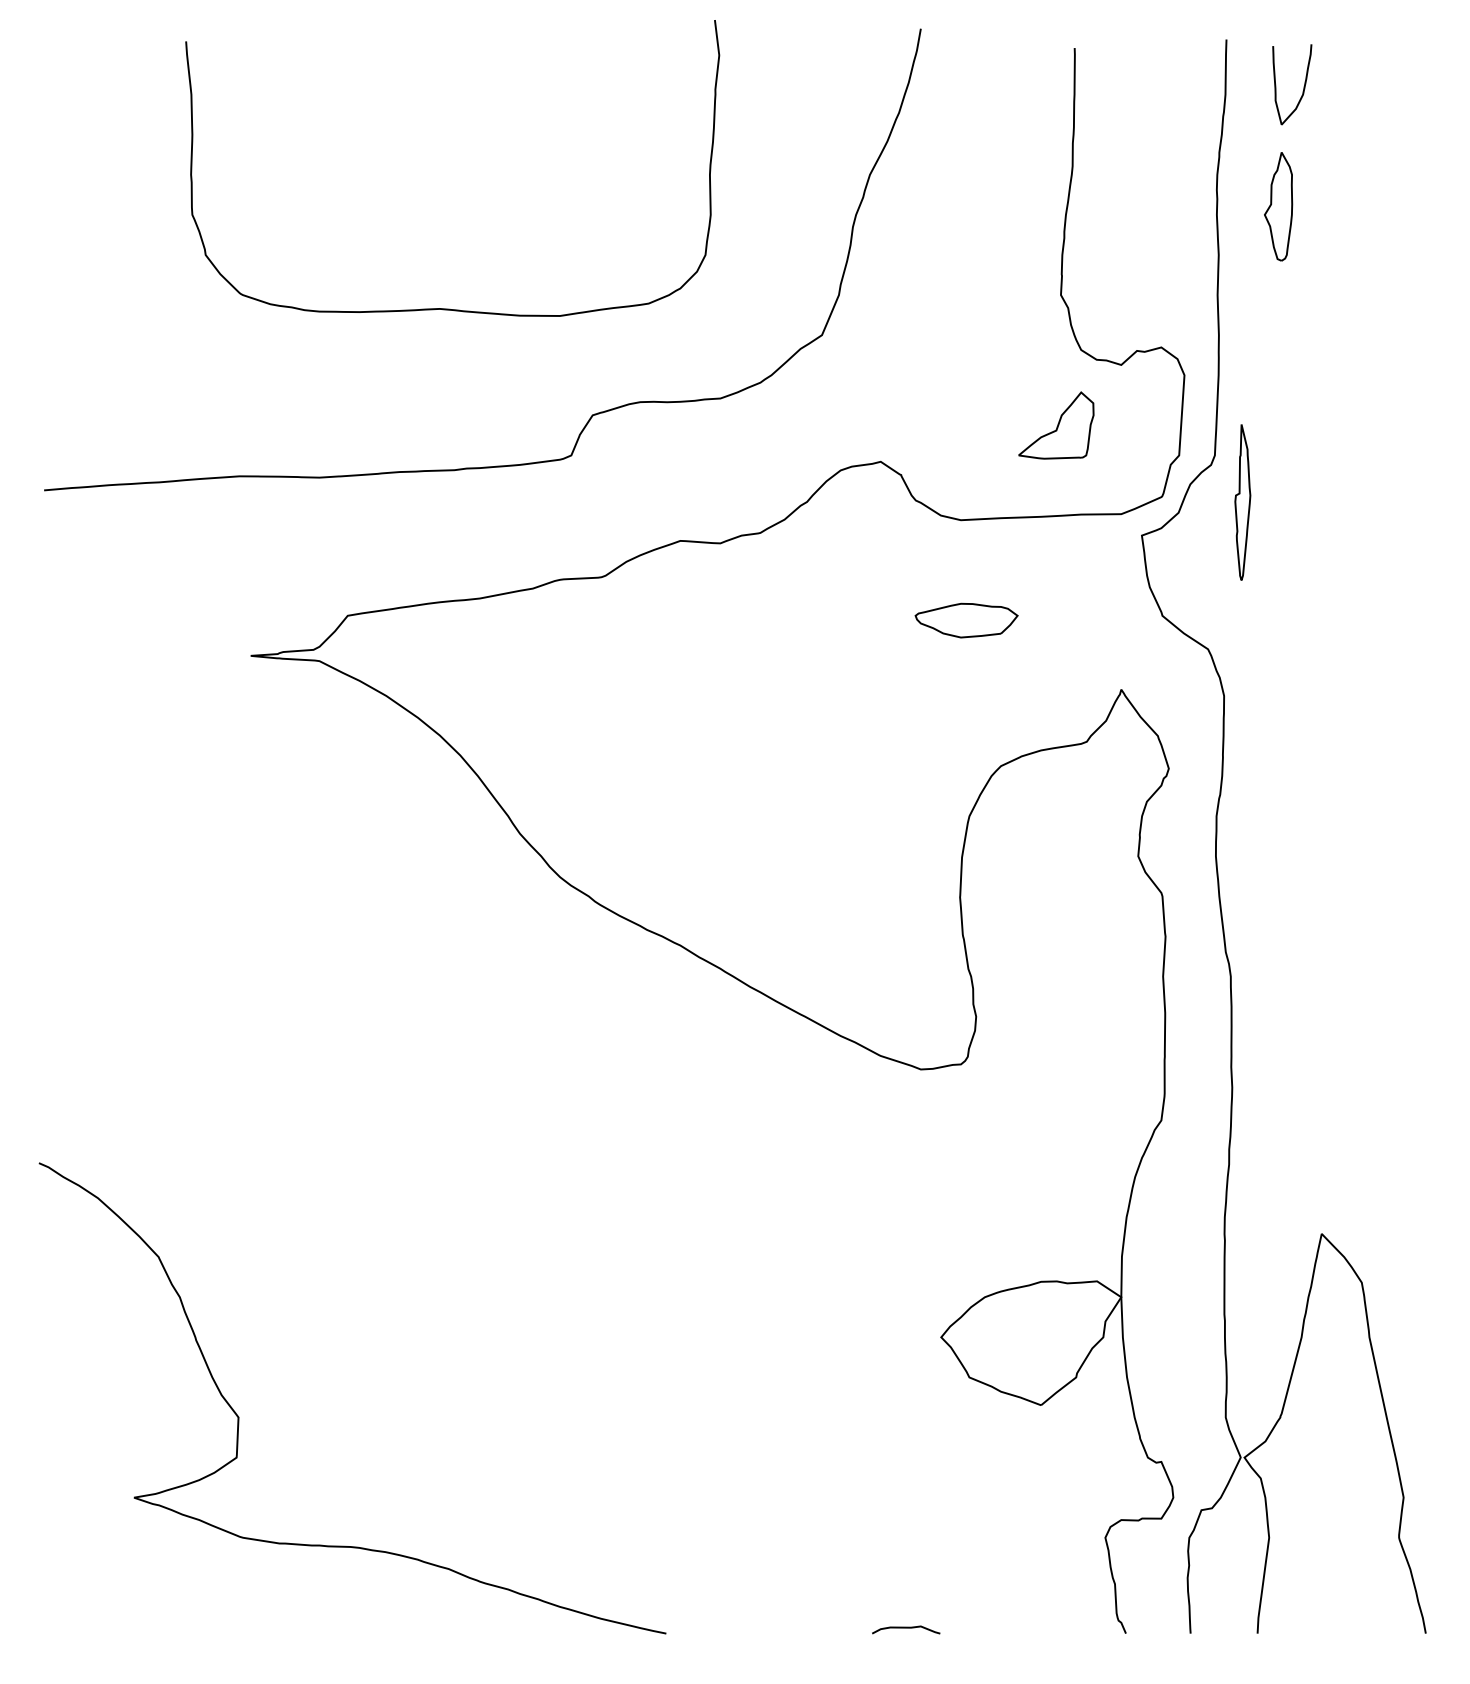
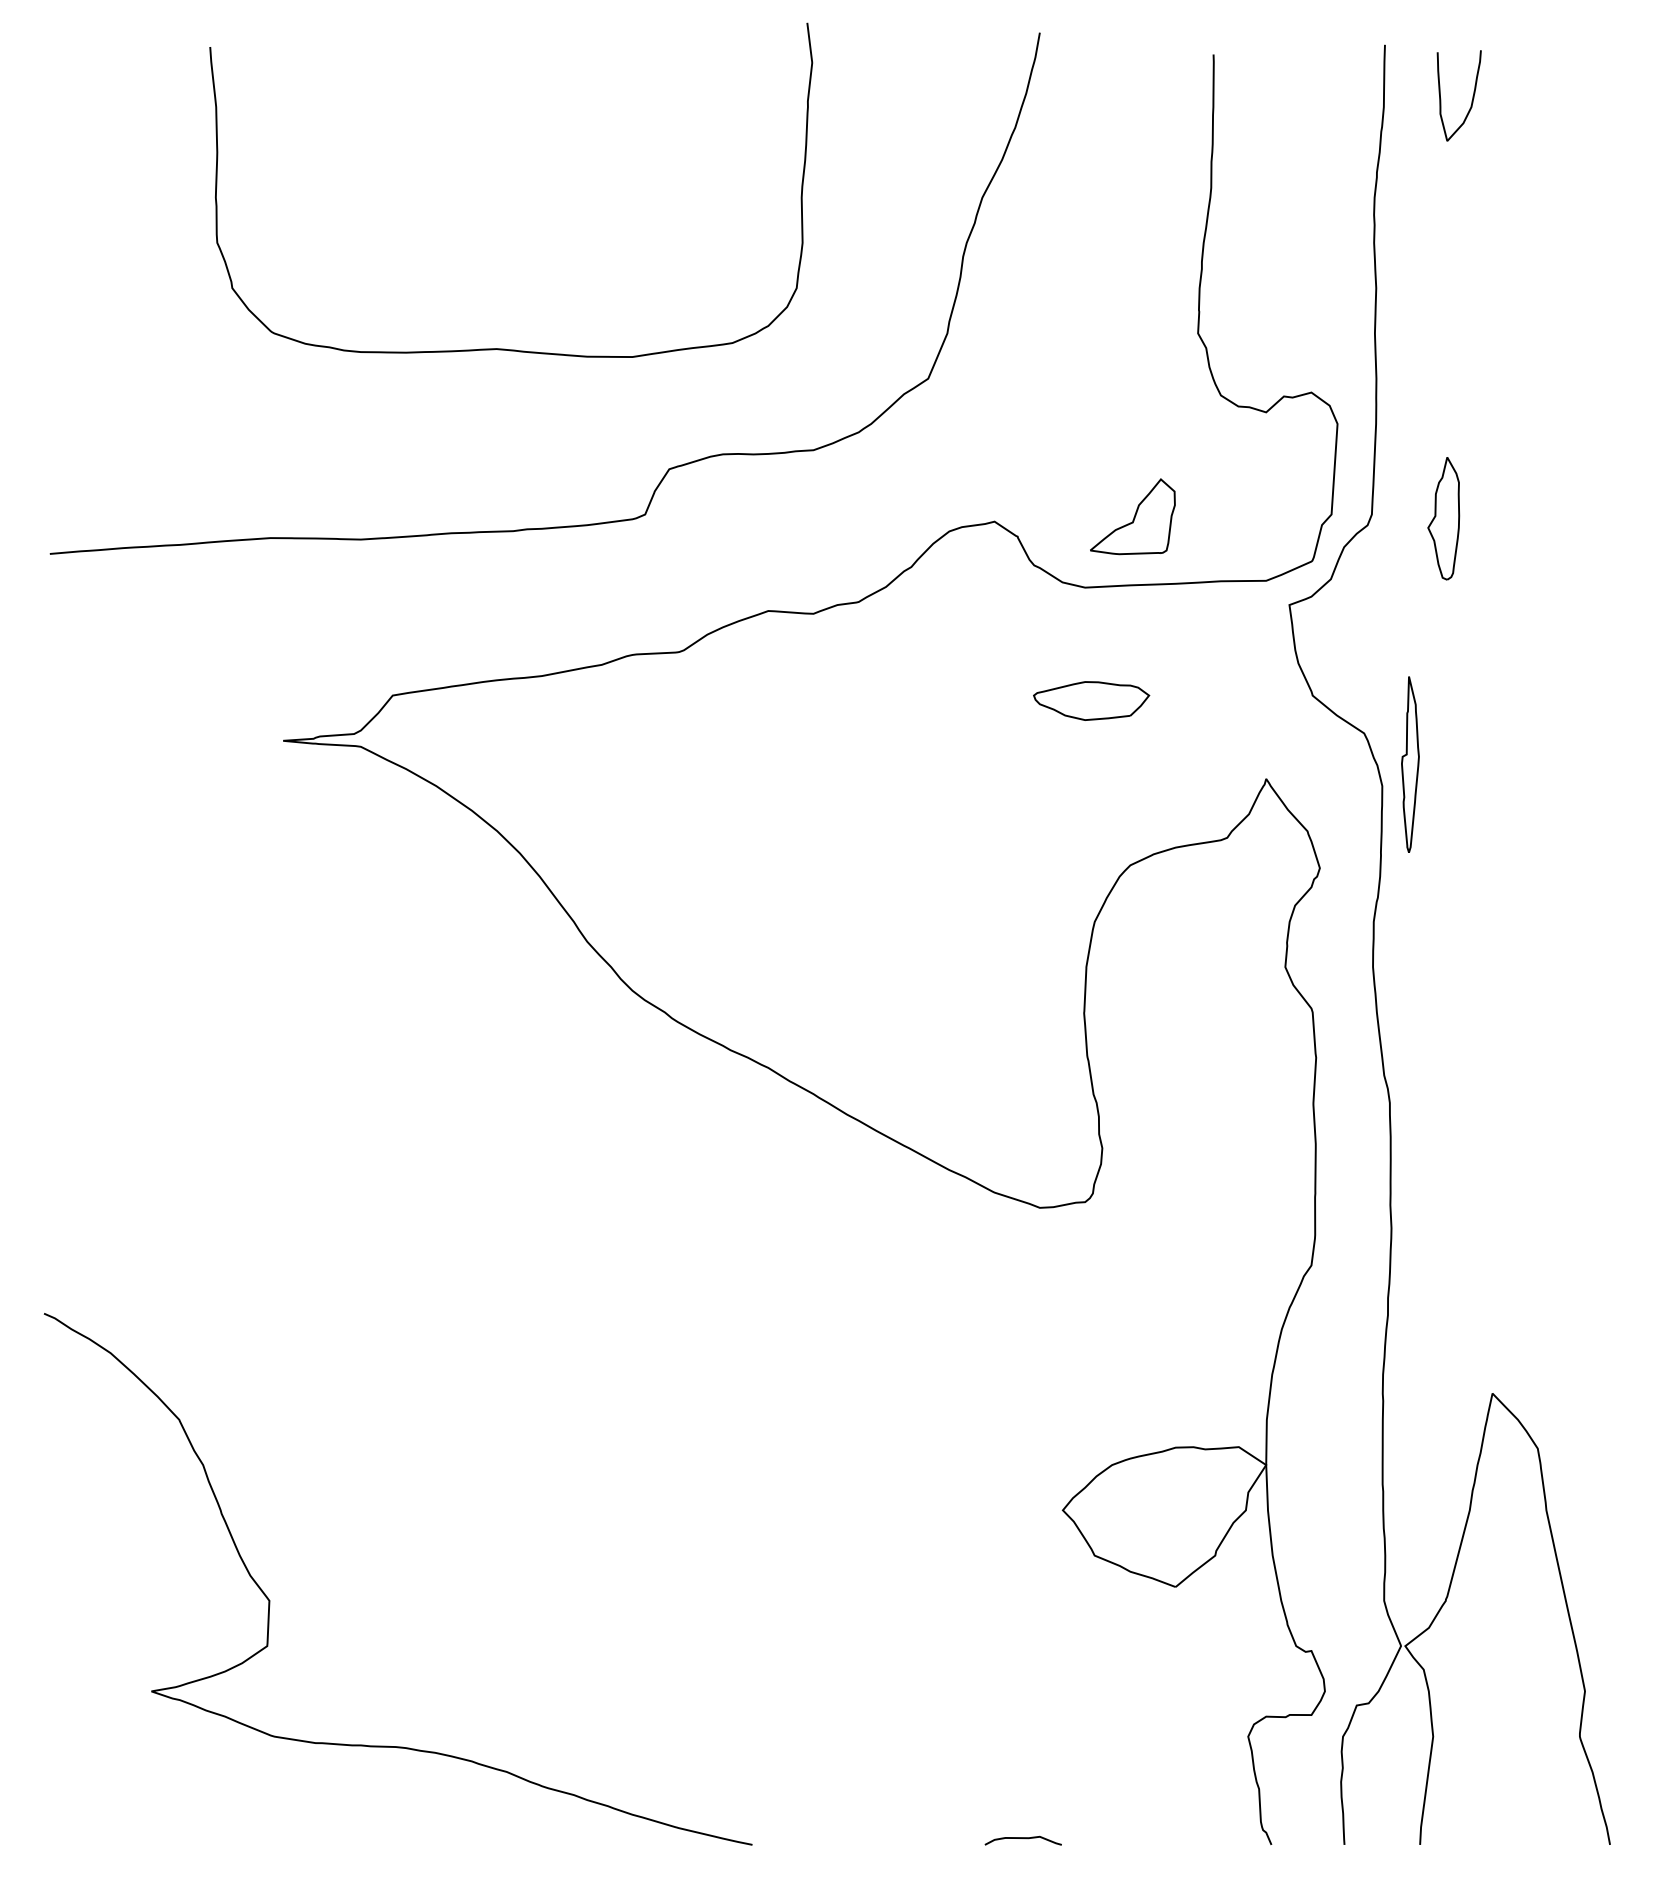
part: (1278, 206) -> (1443, 518), moved
part: (1056, 425) -> (1132, 516), moved
part: (1242, 502) -> (1410, 764), moved

